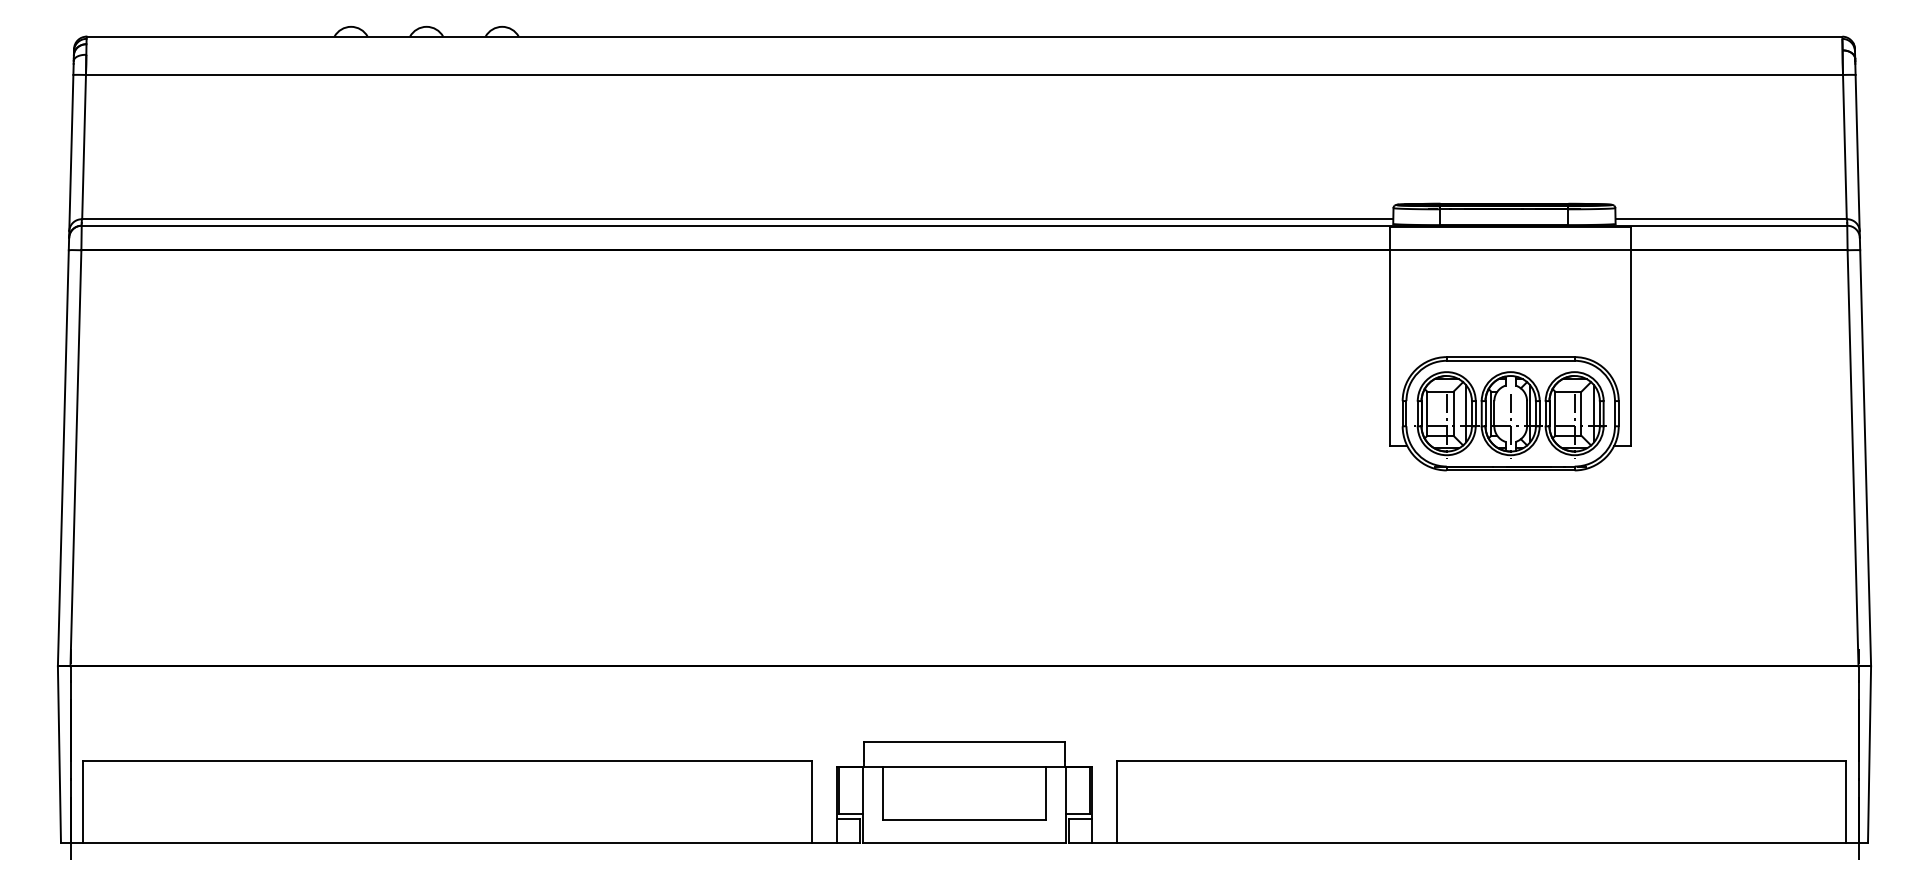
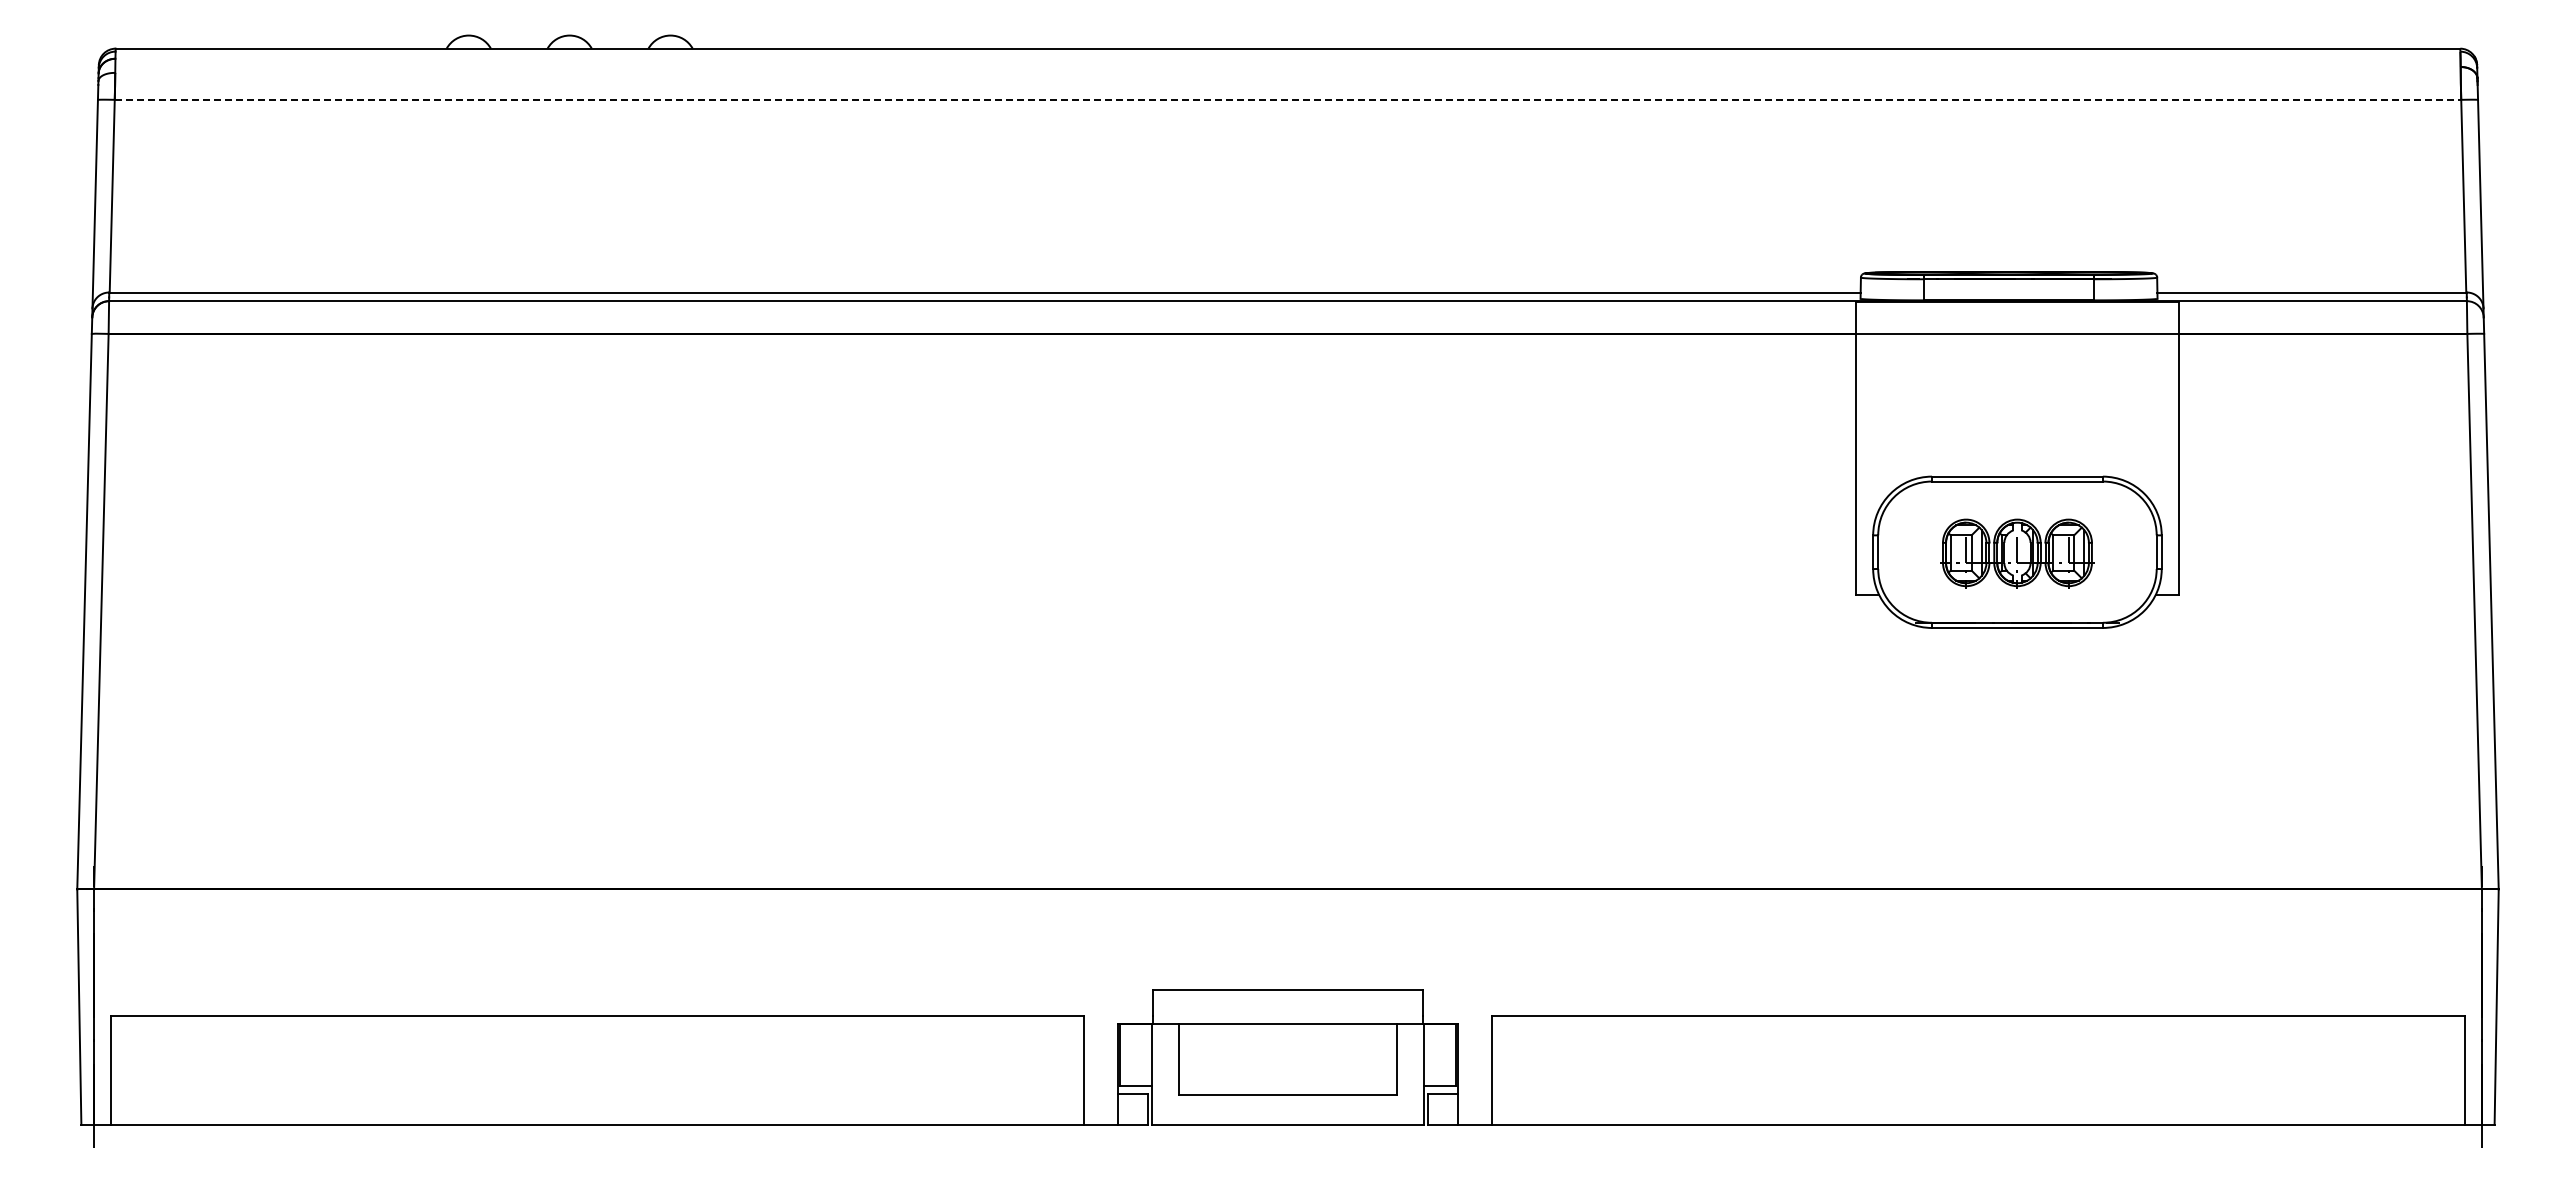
line: (964, 74) -> (1288, 99), solid -> dashed
part: (1510, 414) -> (2017, 553), size x0.6

